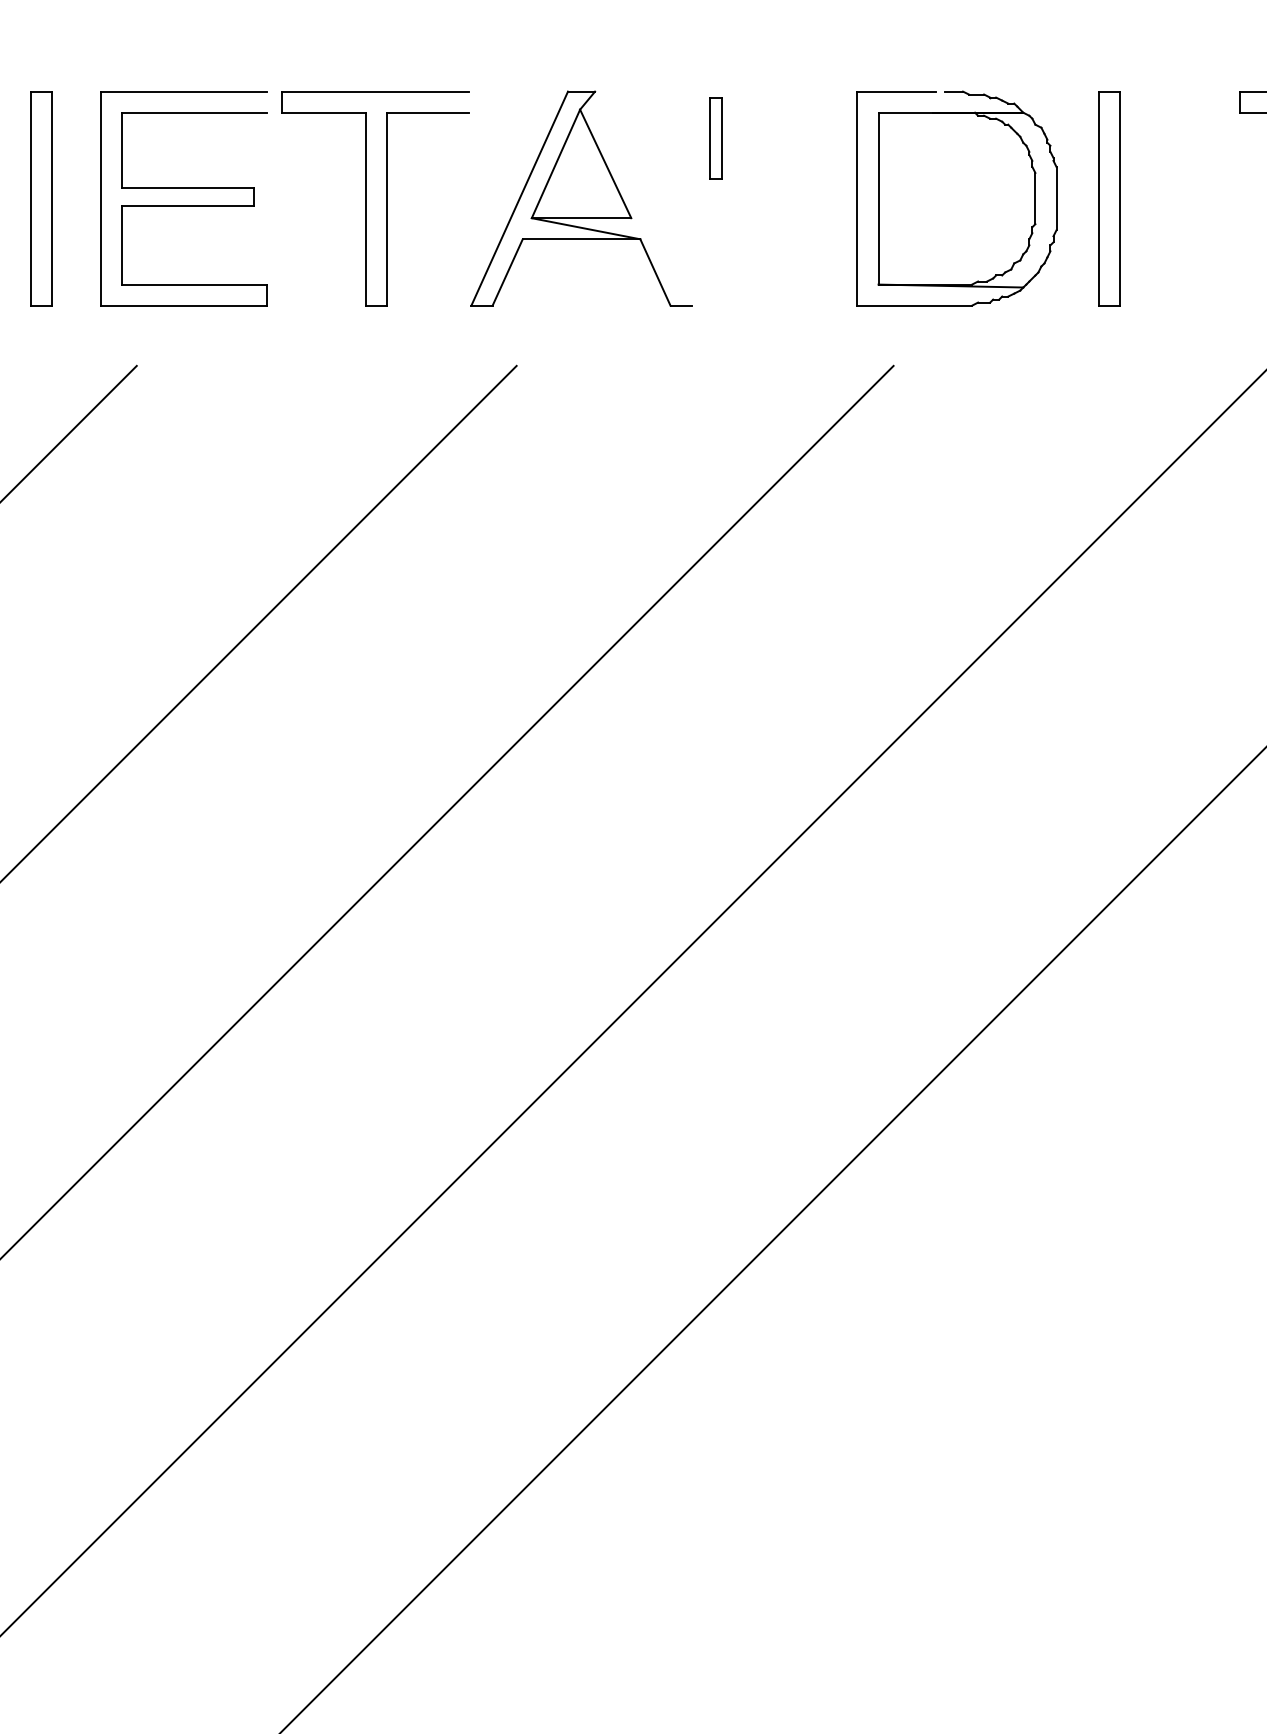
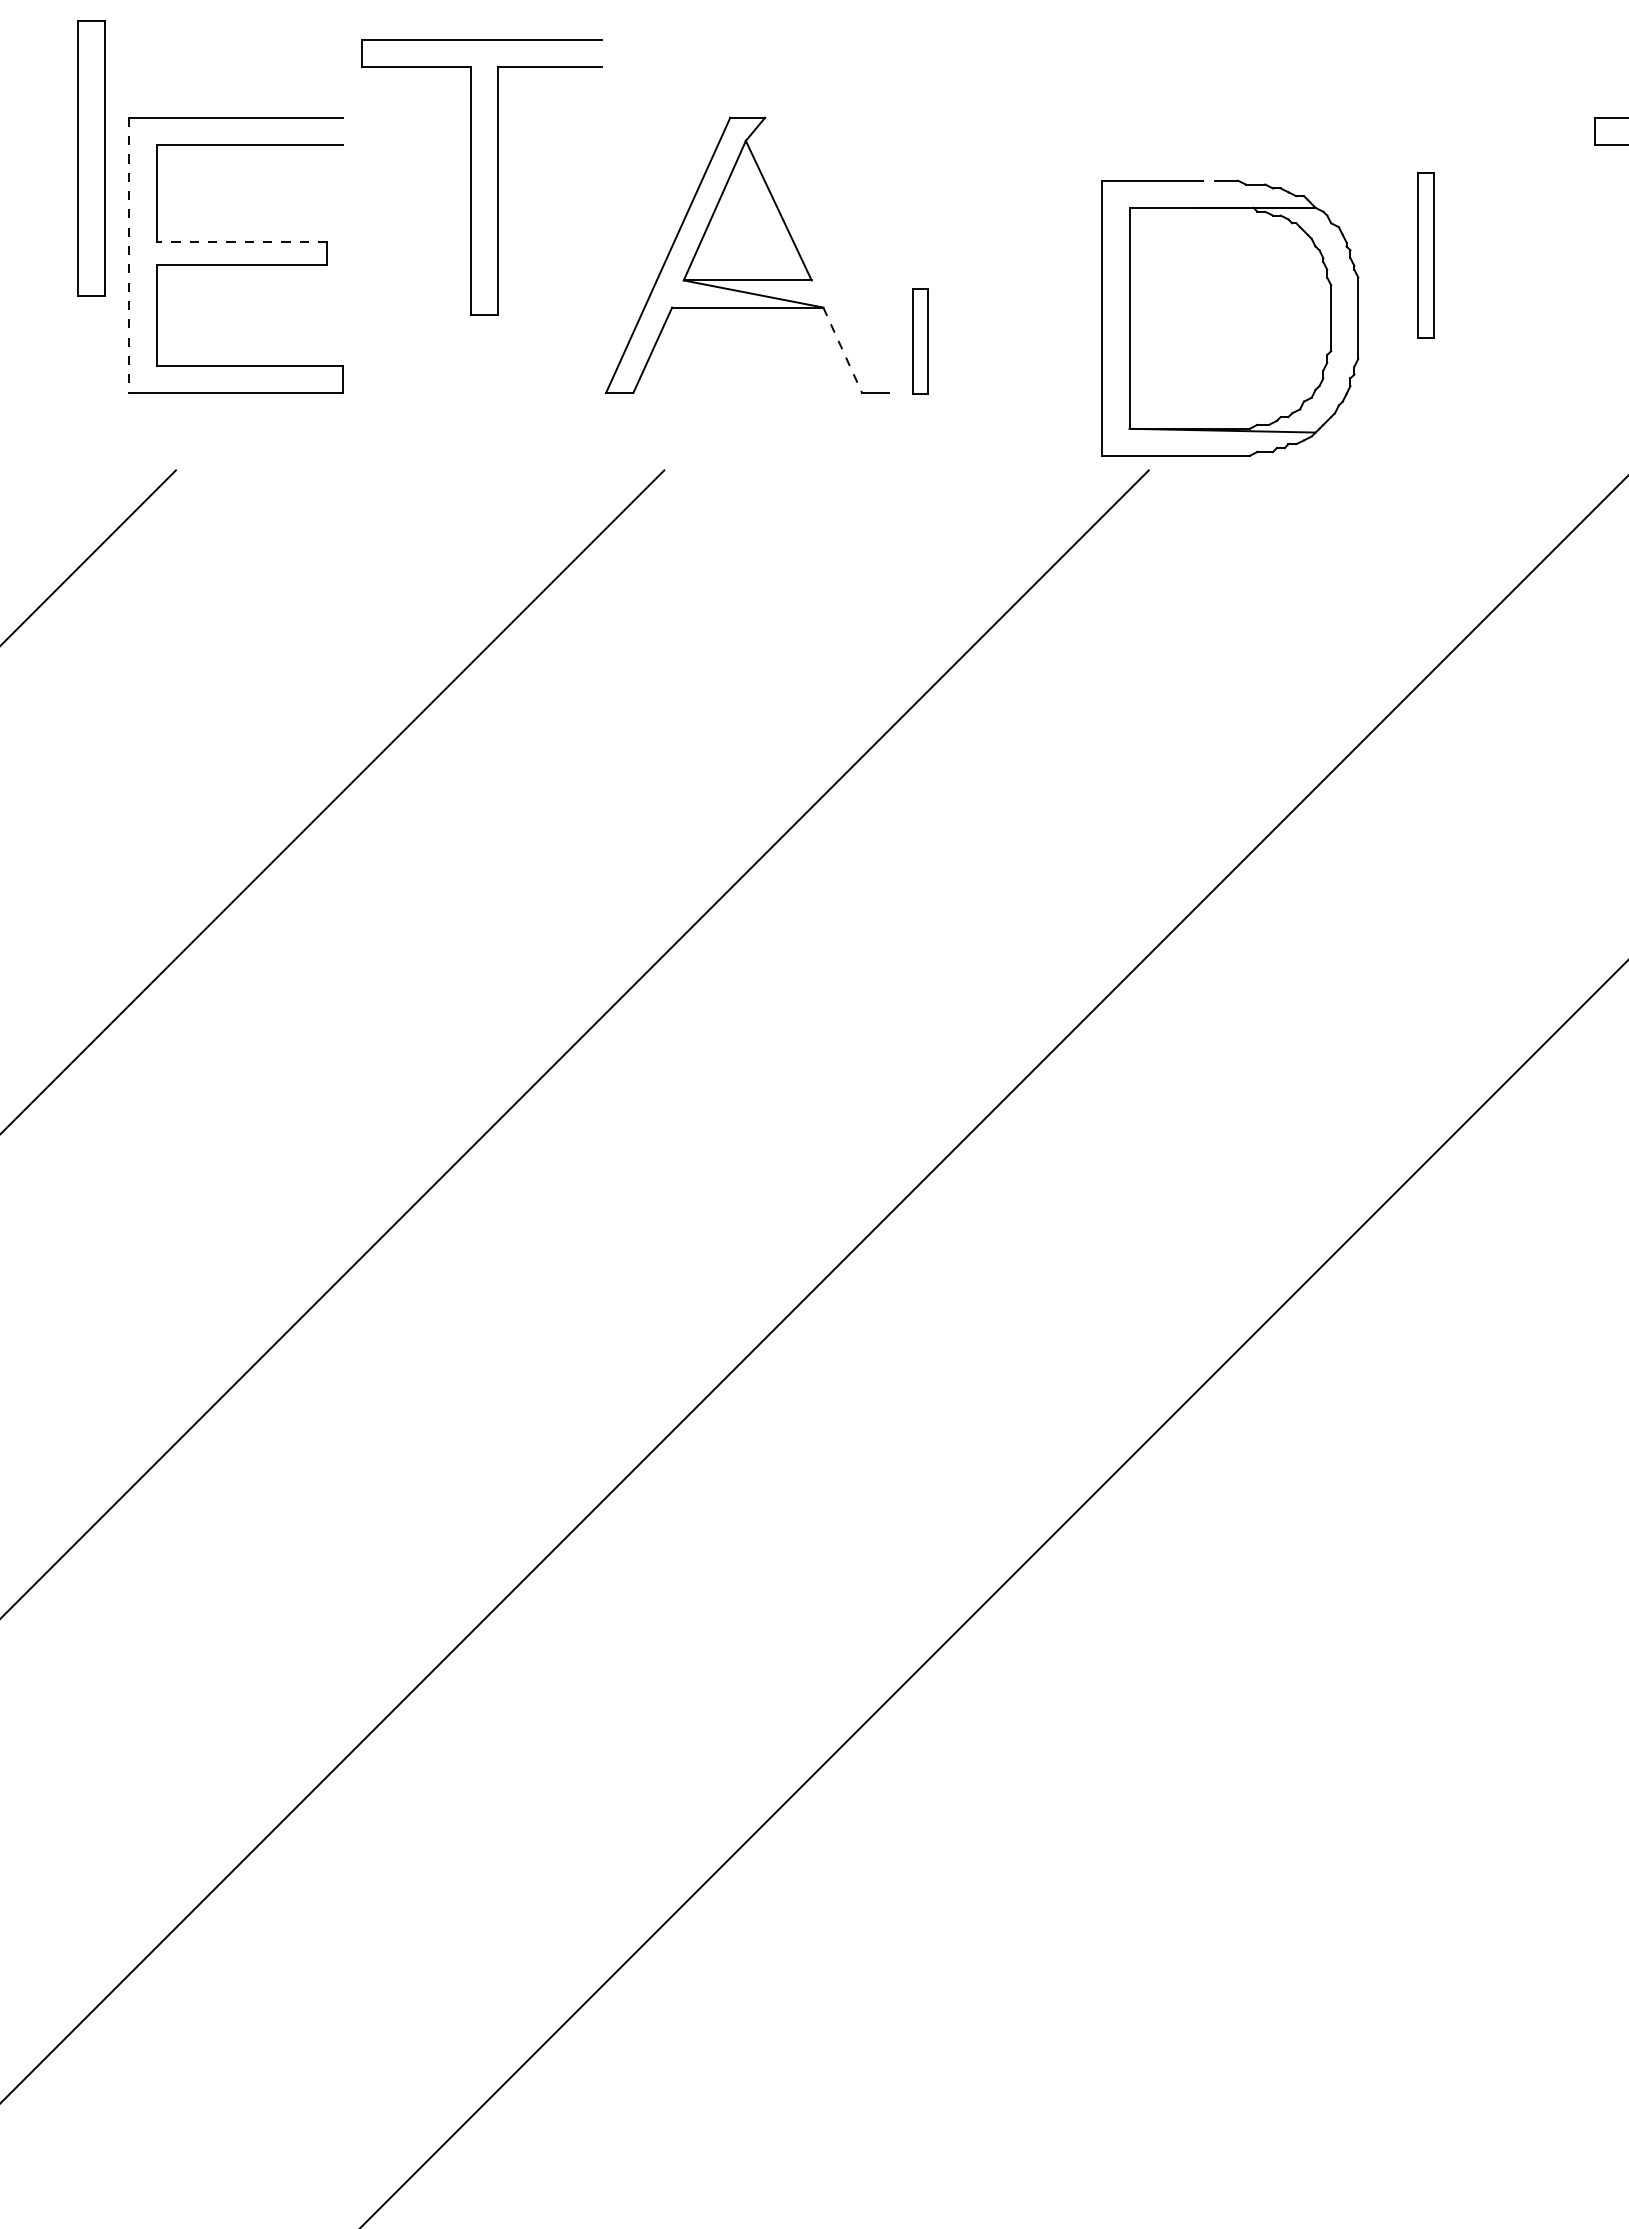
part: (715, 138) -> (920, 341), moved
line: (187, 187) -> (241, 241), solid -> dashed
part: (41, 198) -> (91, 158), moved
line: (100, 198) -> (129, 255), solid -> dashed
part: (366, 198) -> (471, 177), moved
part: (957, 198) -> (1230, 317), moved
part: (1109, 198) -> (1426, 255), size x0.6
line: (655, 272) -> (842, 350), solid -> dashed

